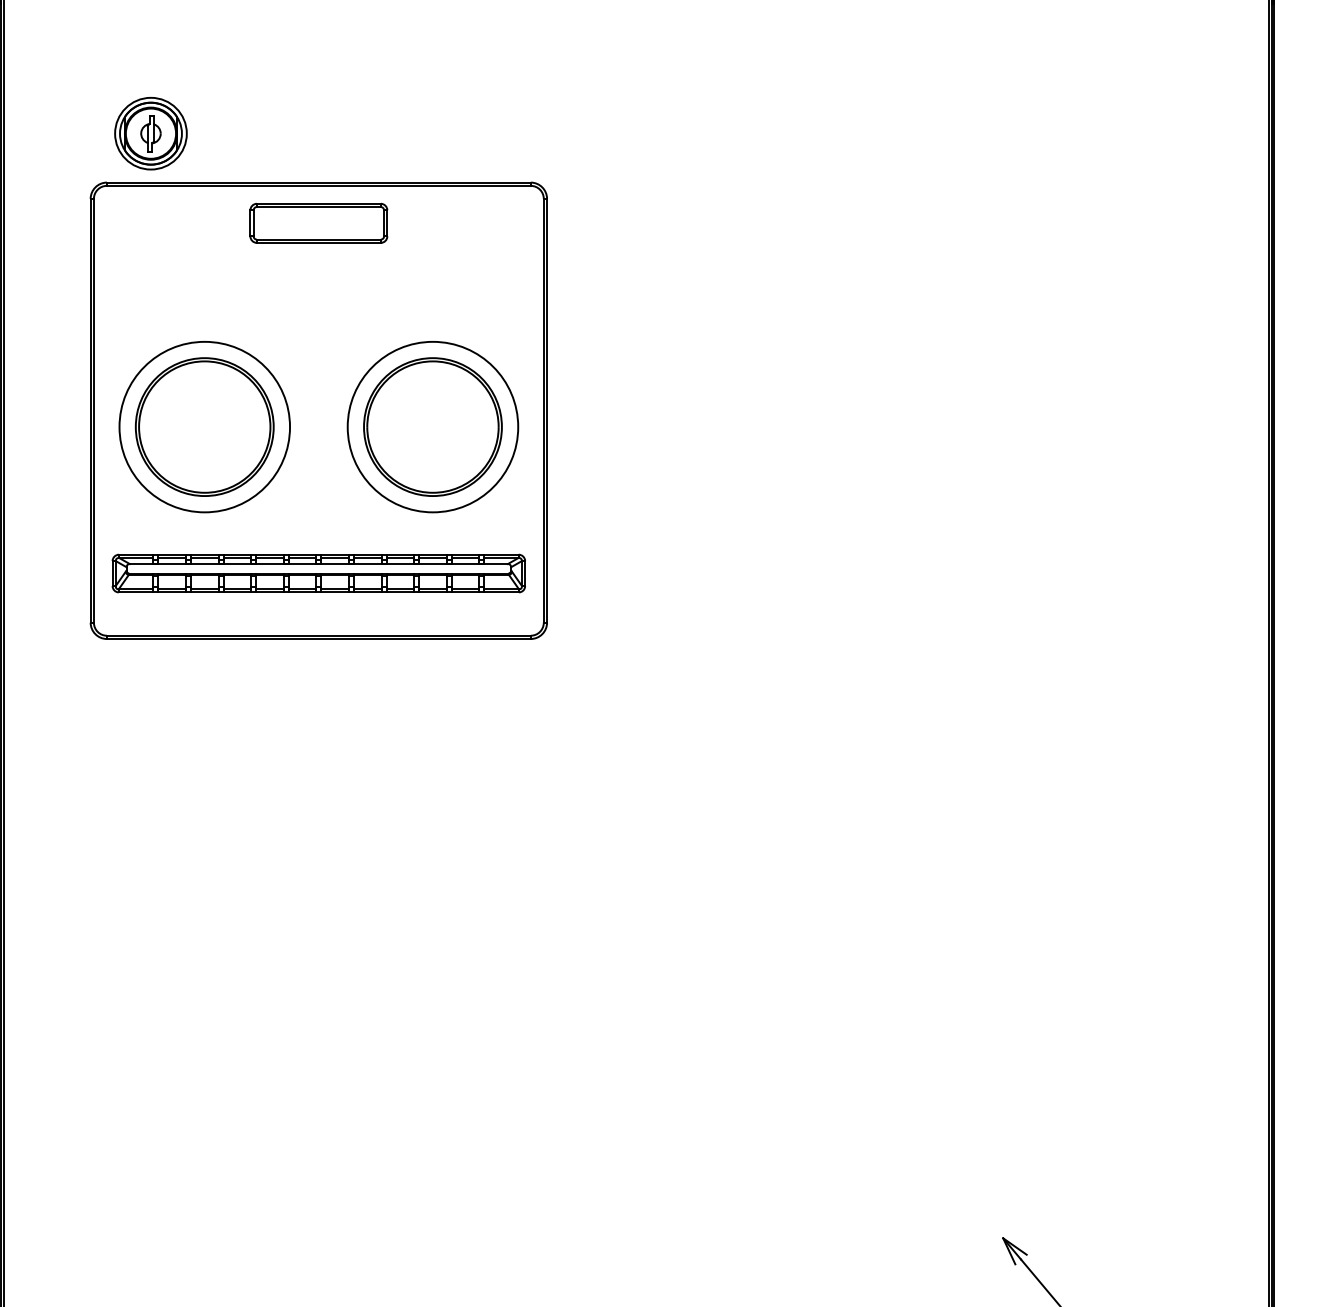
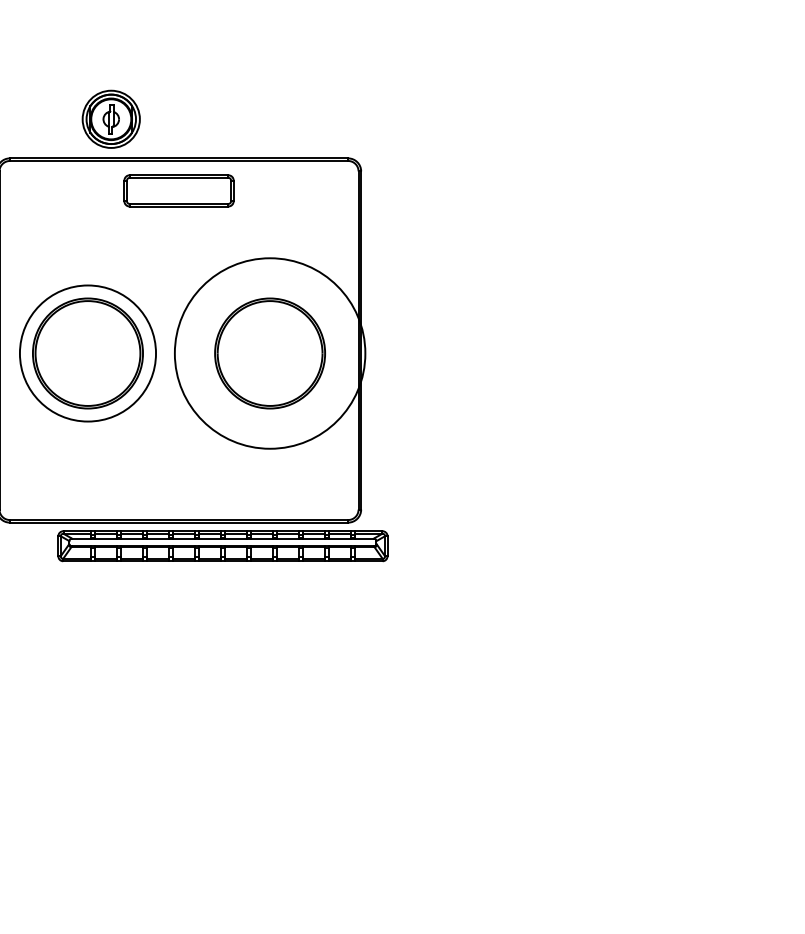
part: (150, 133) -> (110, 119), moved
circle: (432, 426) -> (269, 353), size x1.4
part: (318, 573) -> (222, 546), moved

